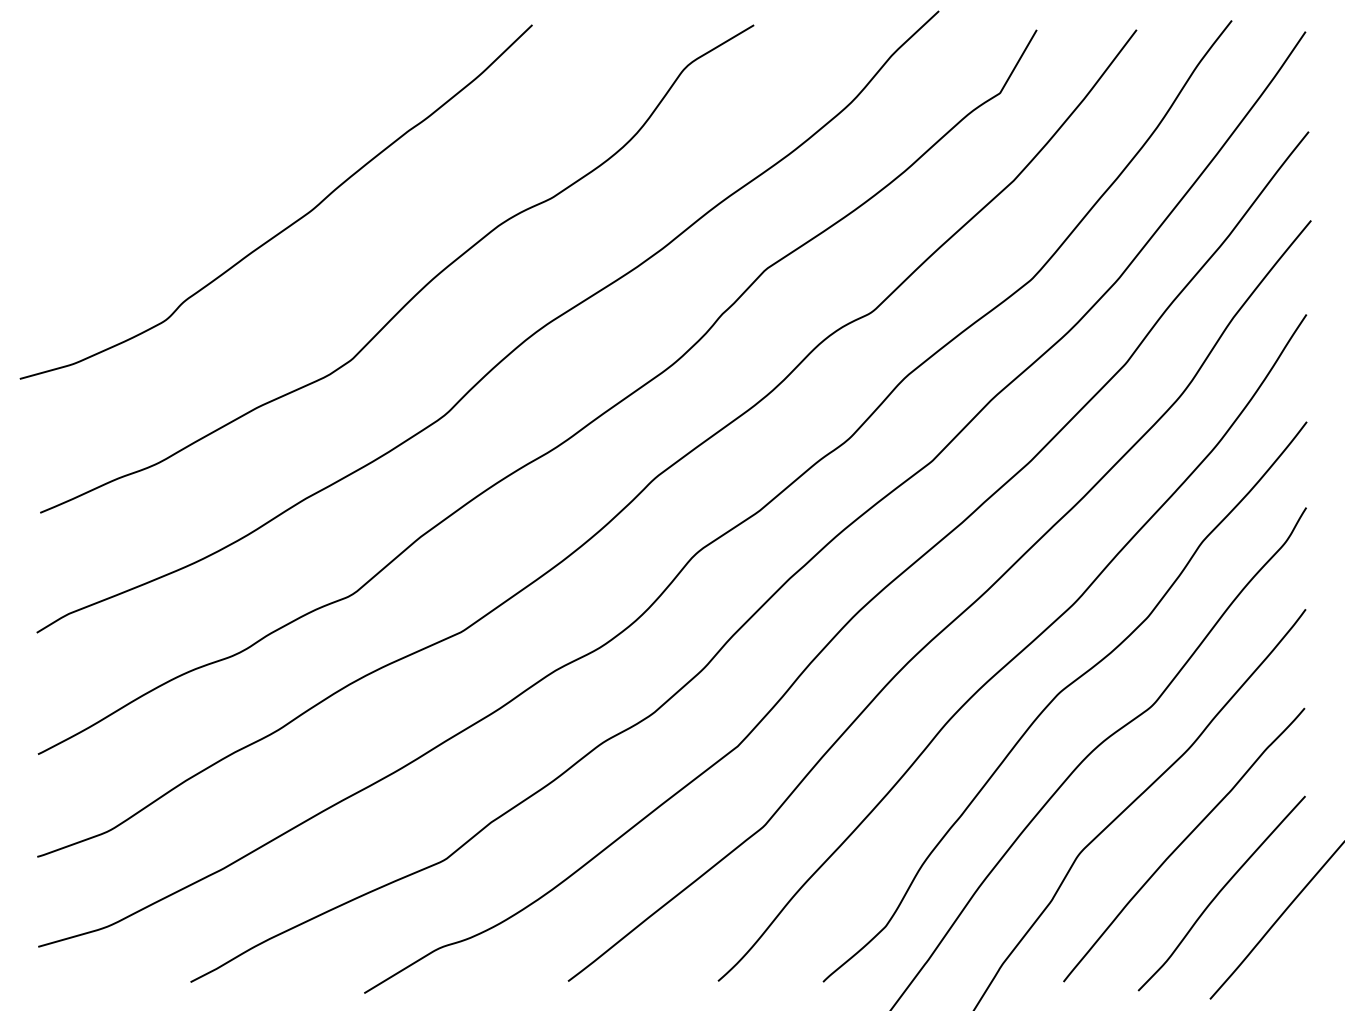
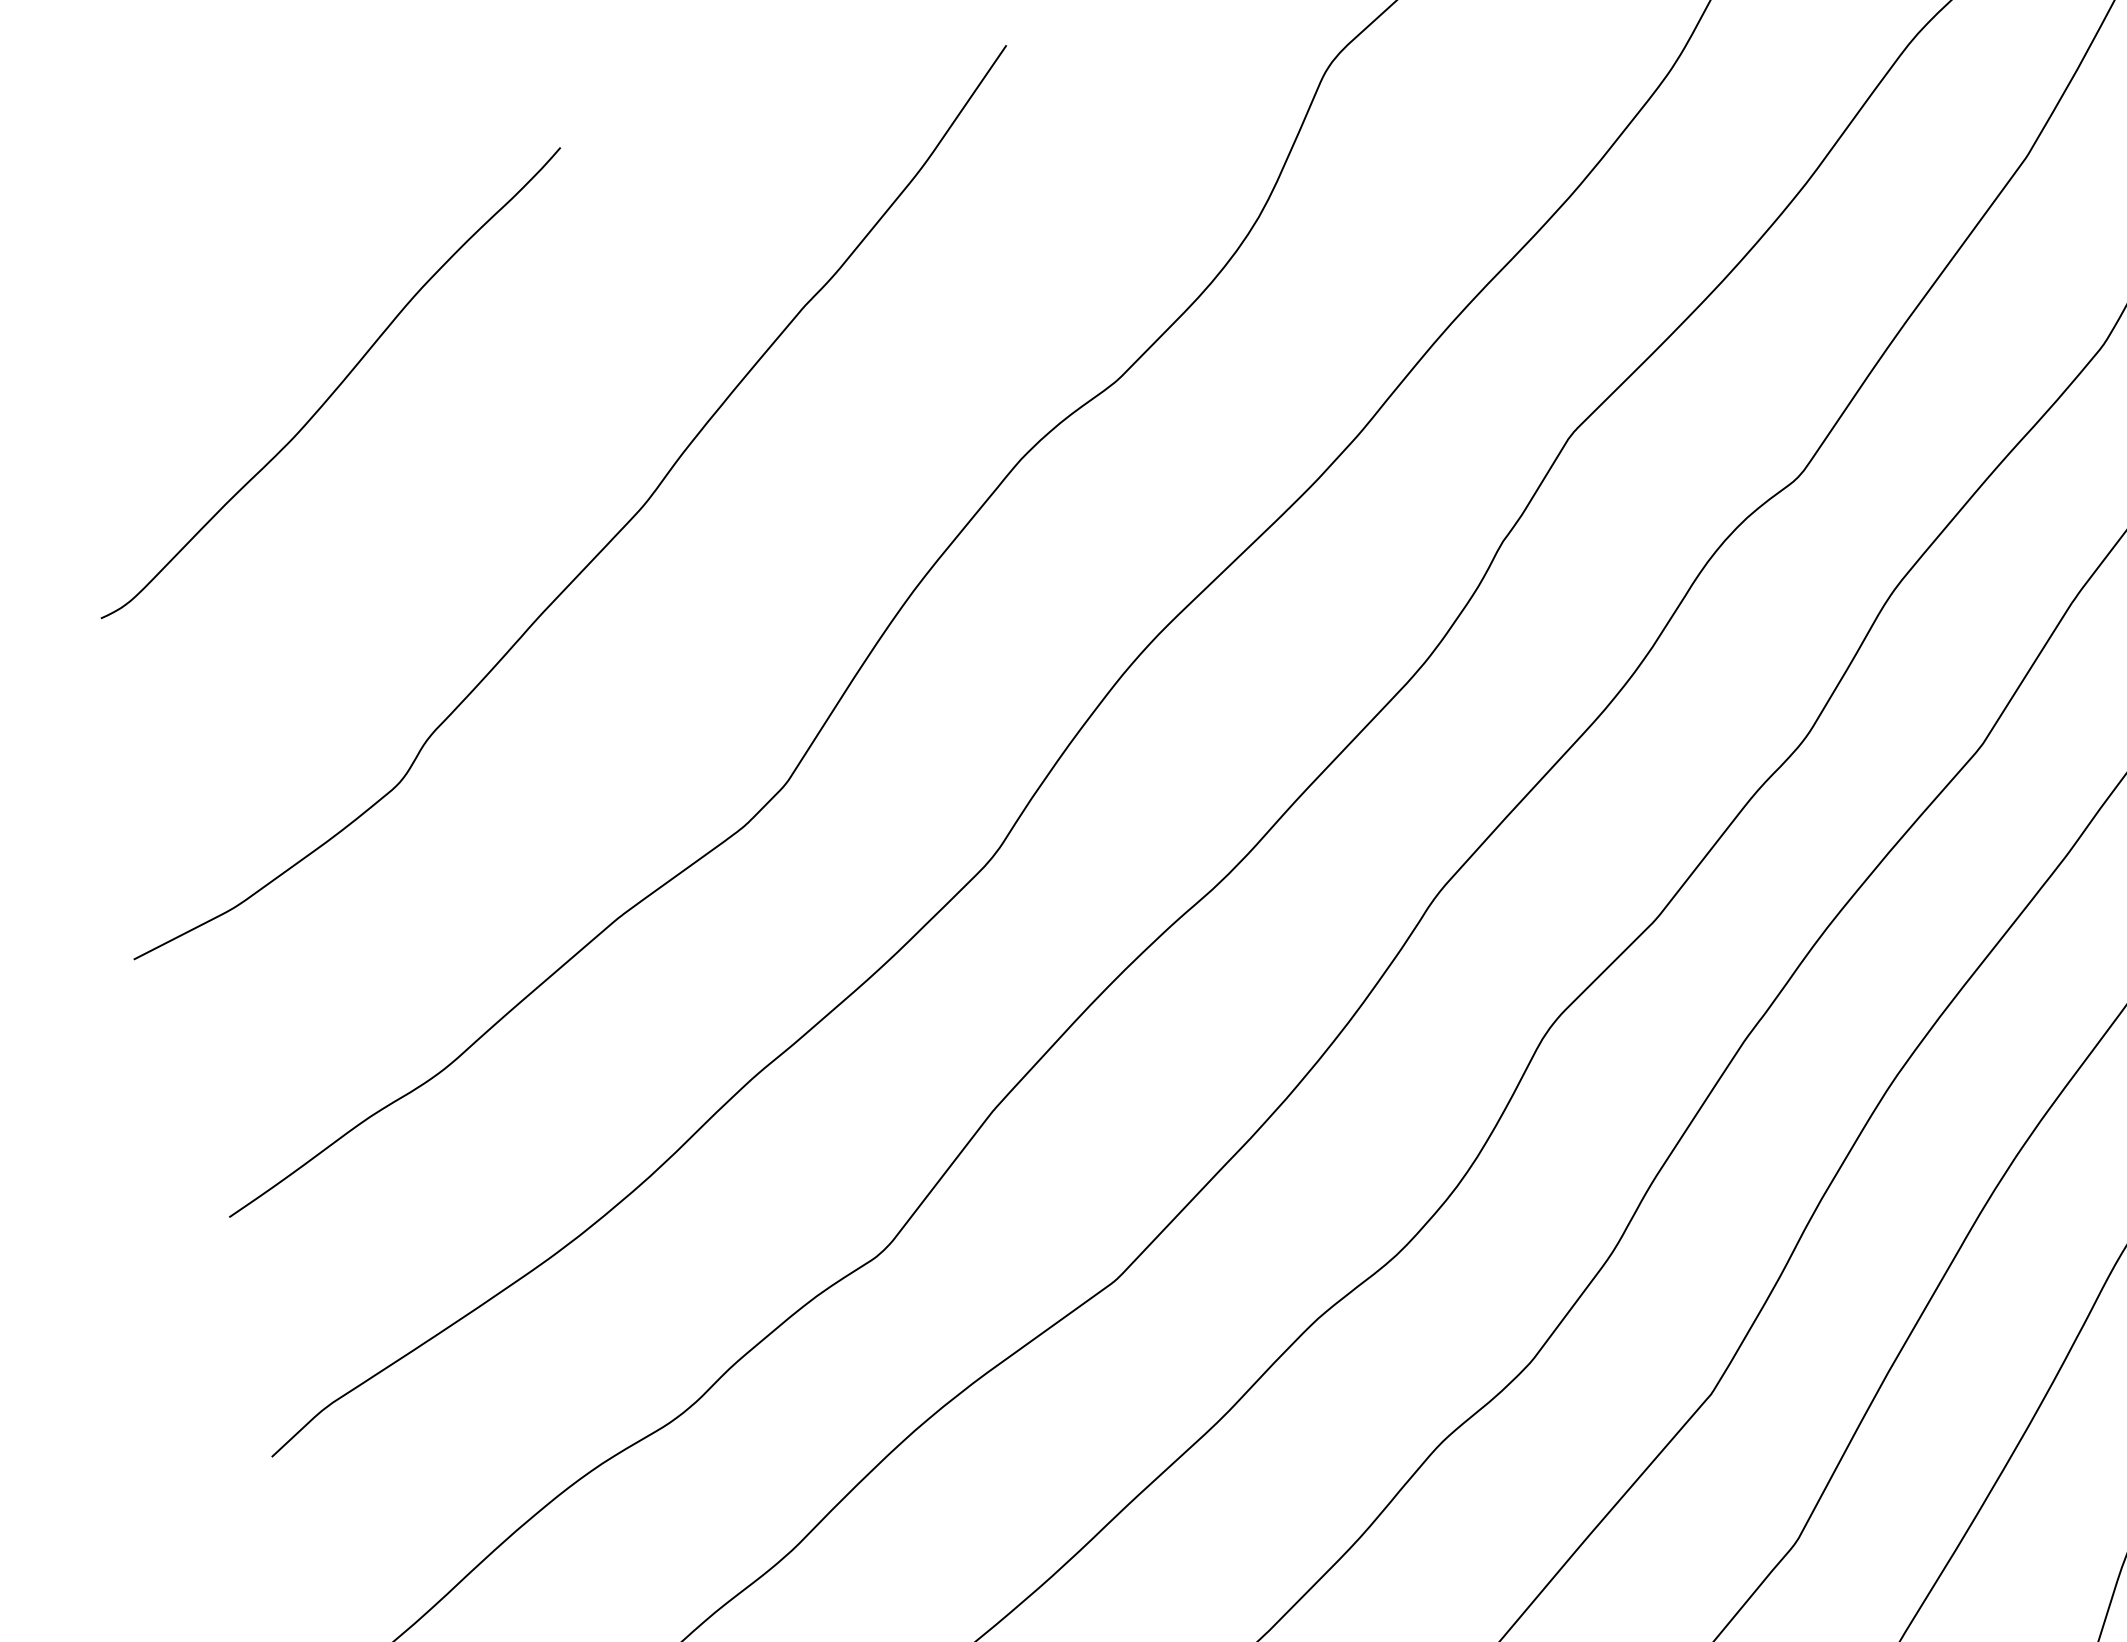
curve: (174, 122) -> (335, 386), added

